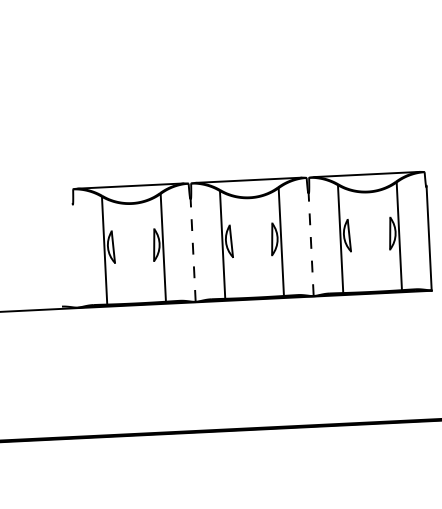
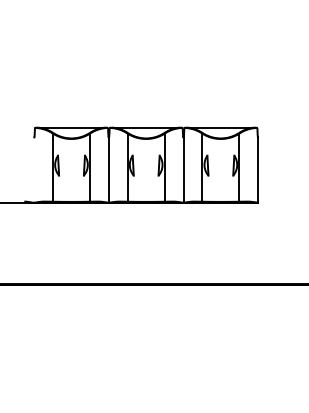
line: (311, 243) -> (183, 169), dashed -> solid
line: (192, 249) -> (108, 169), dashed -> solid

